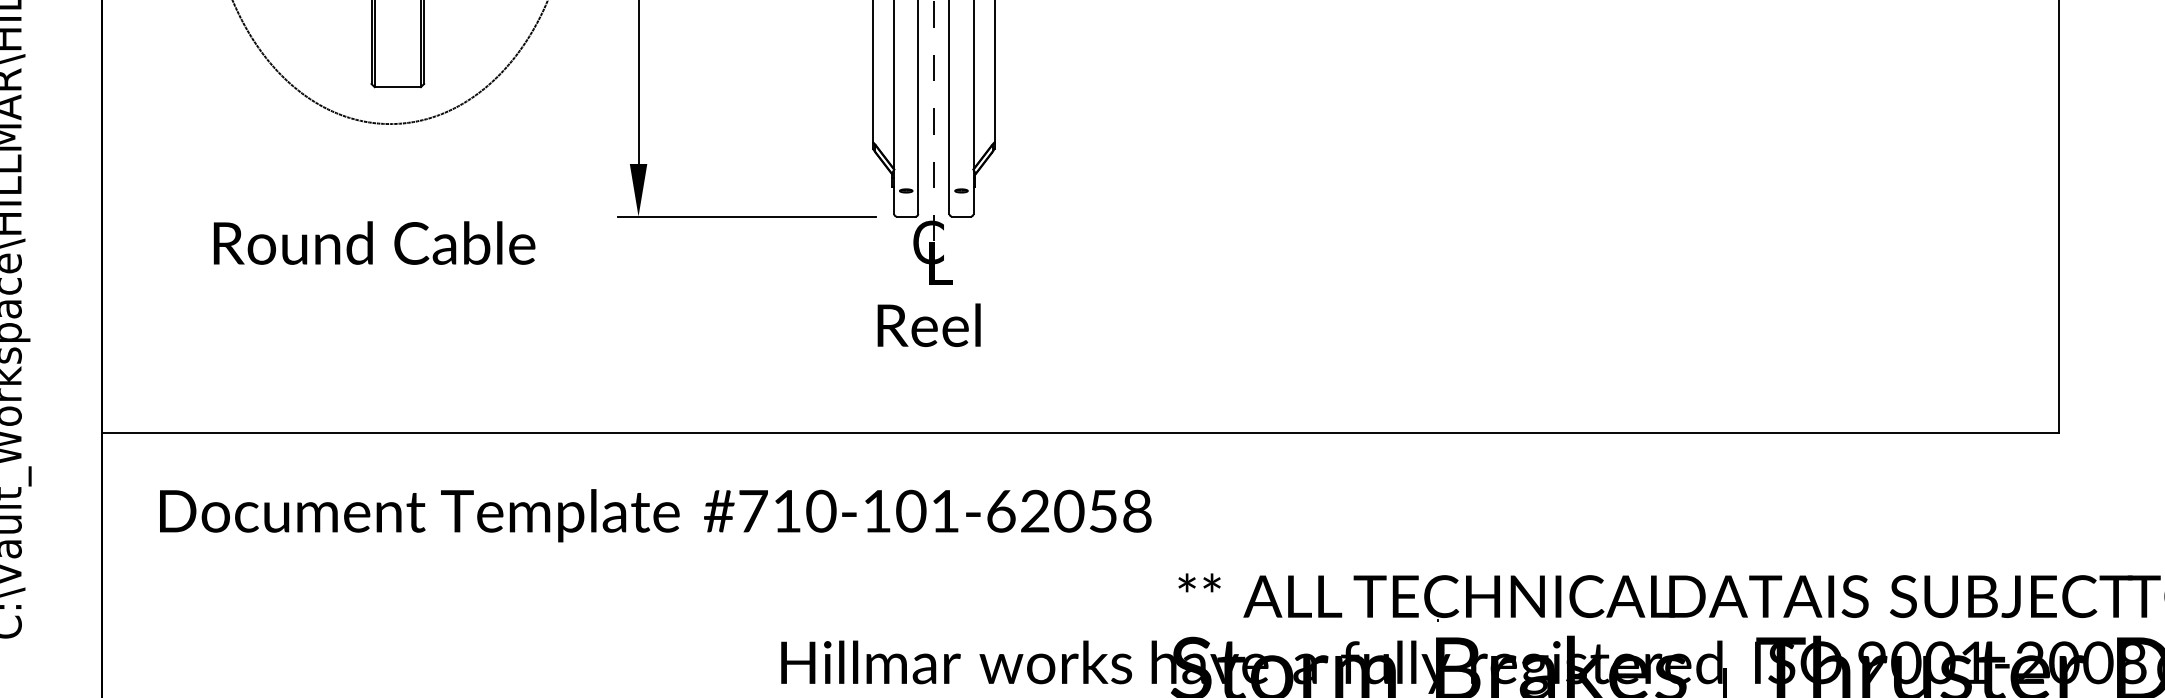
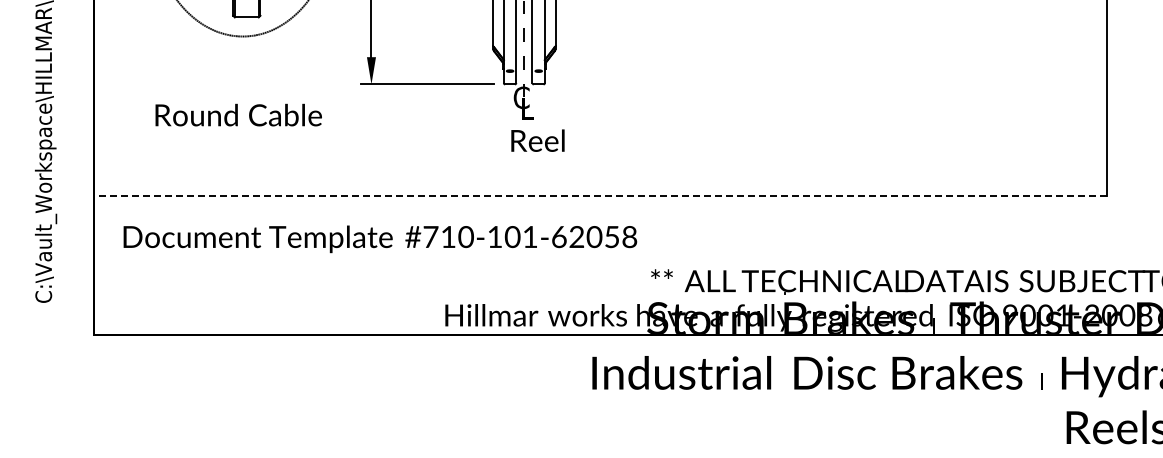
text: (374, 241) -> (238, 114), moved
text: (928, 324) -> (537, 140), moved
line: (1080, 433) -> (600, 196), solid -> dashed

